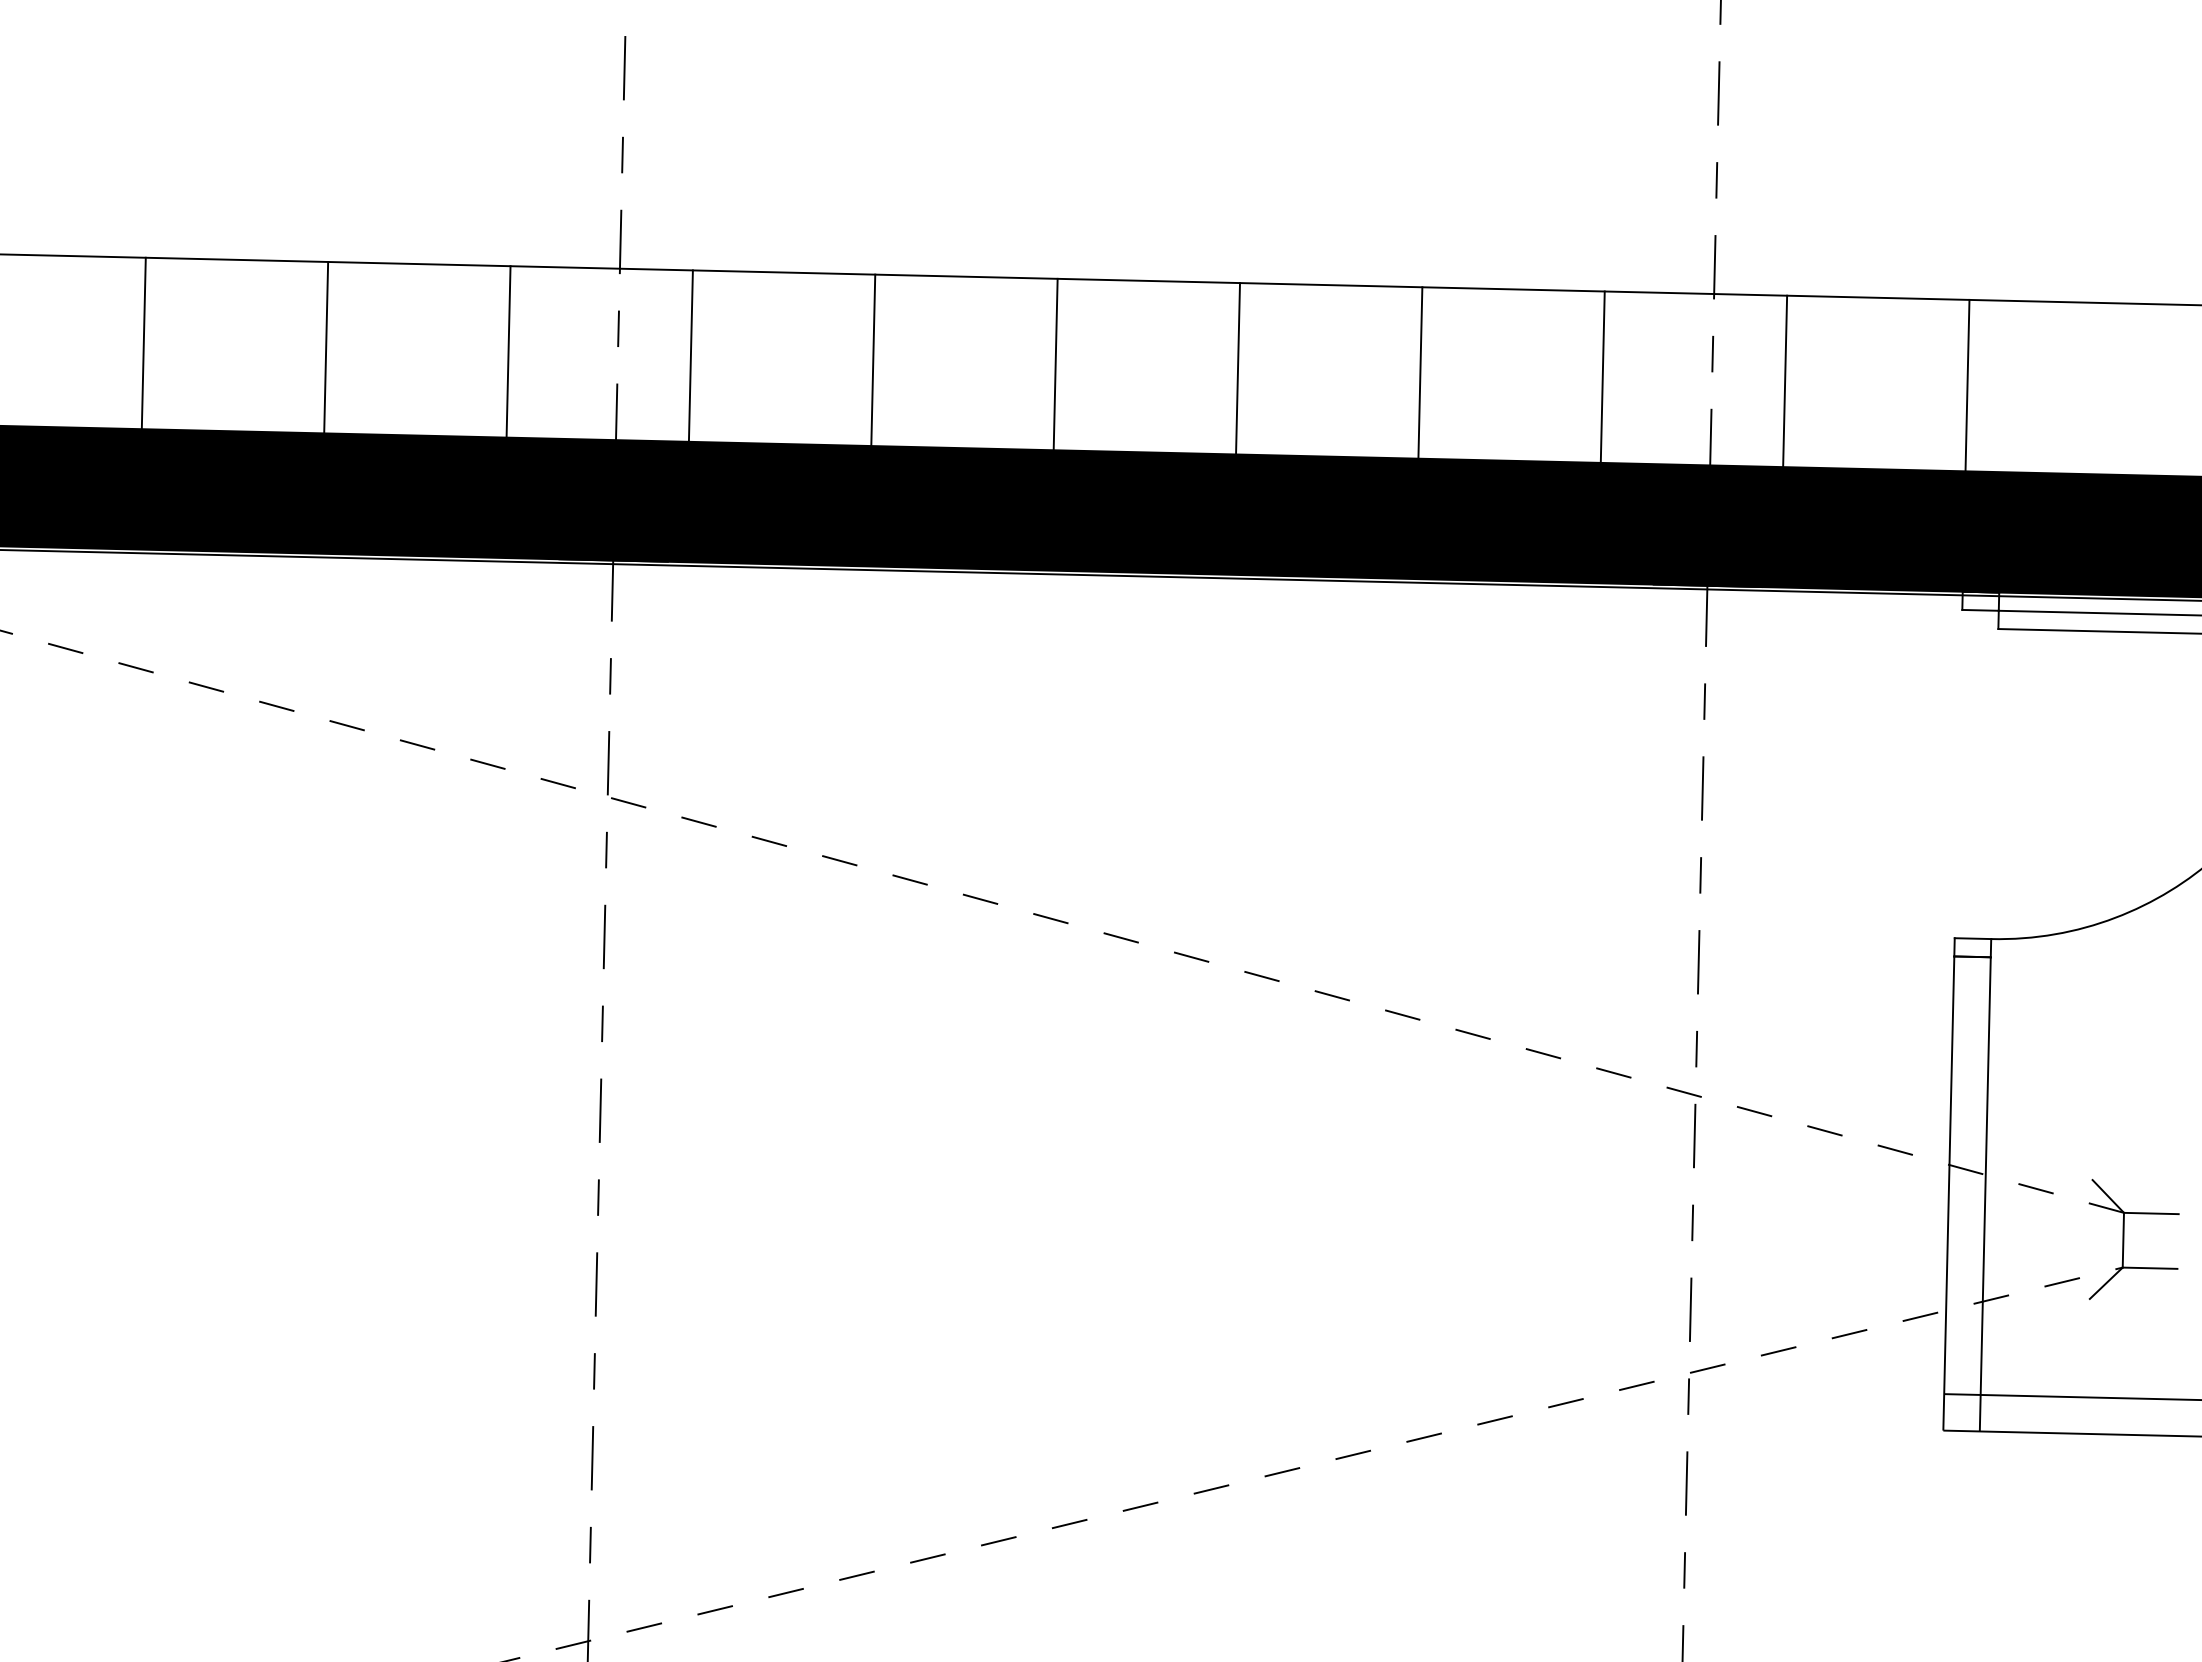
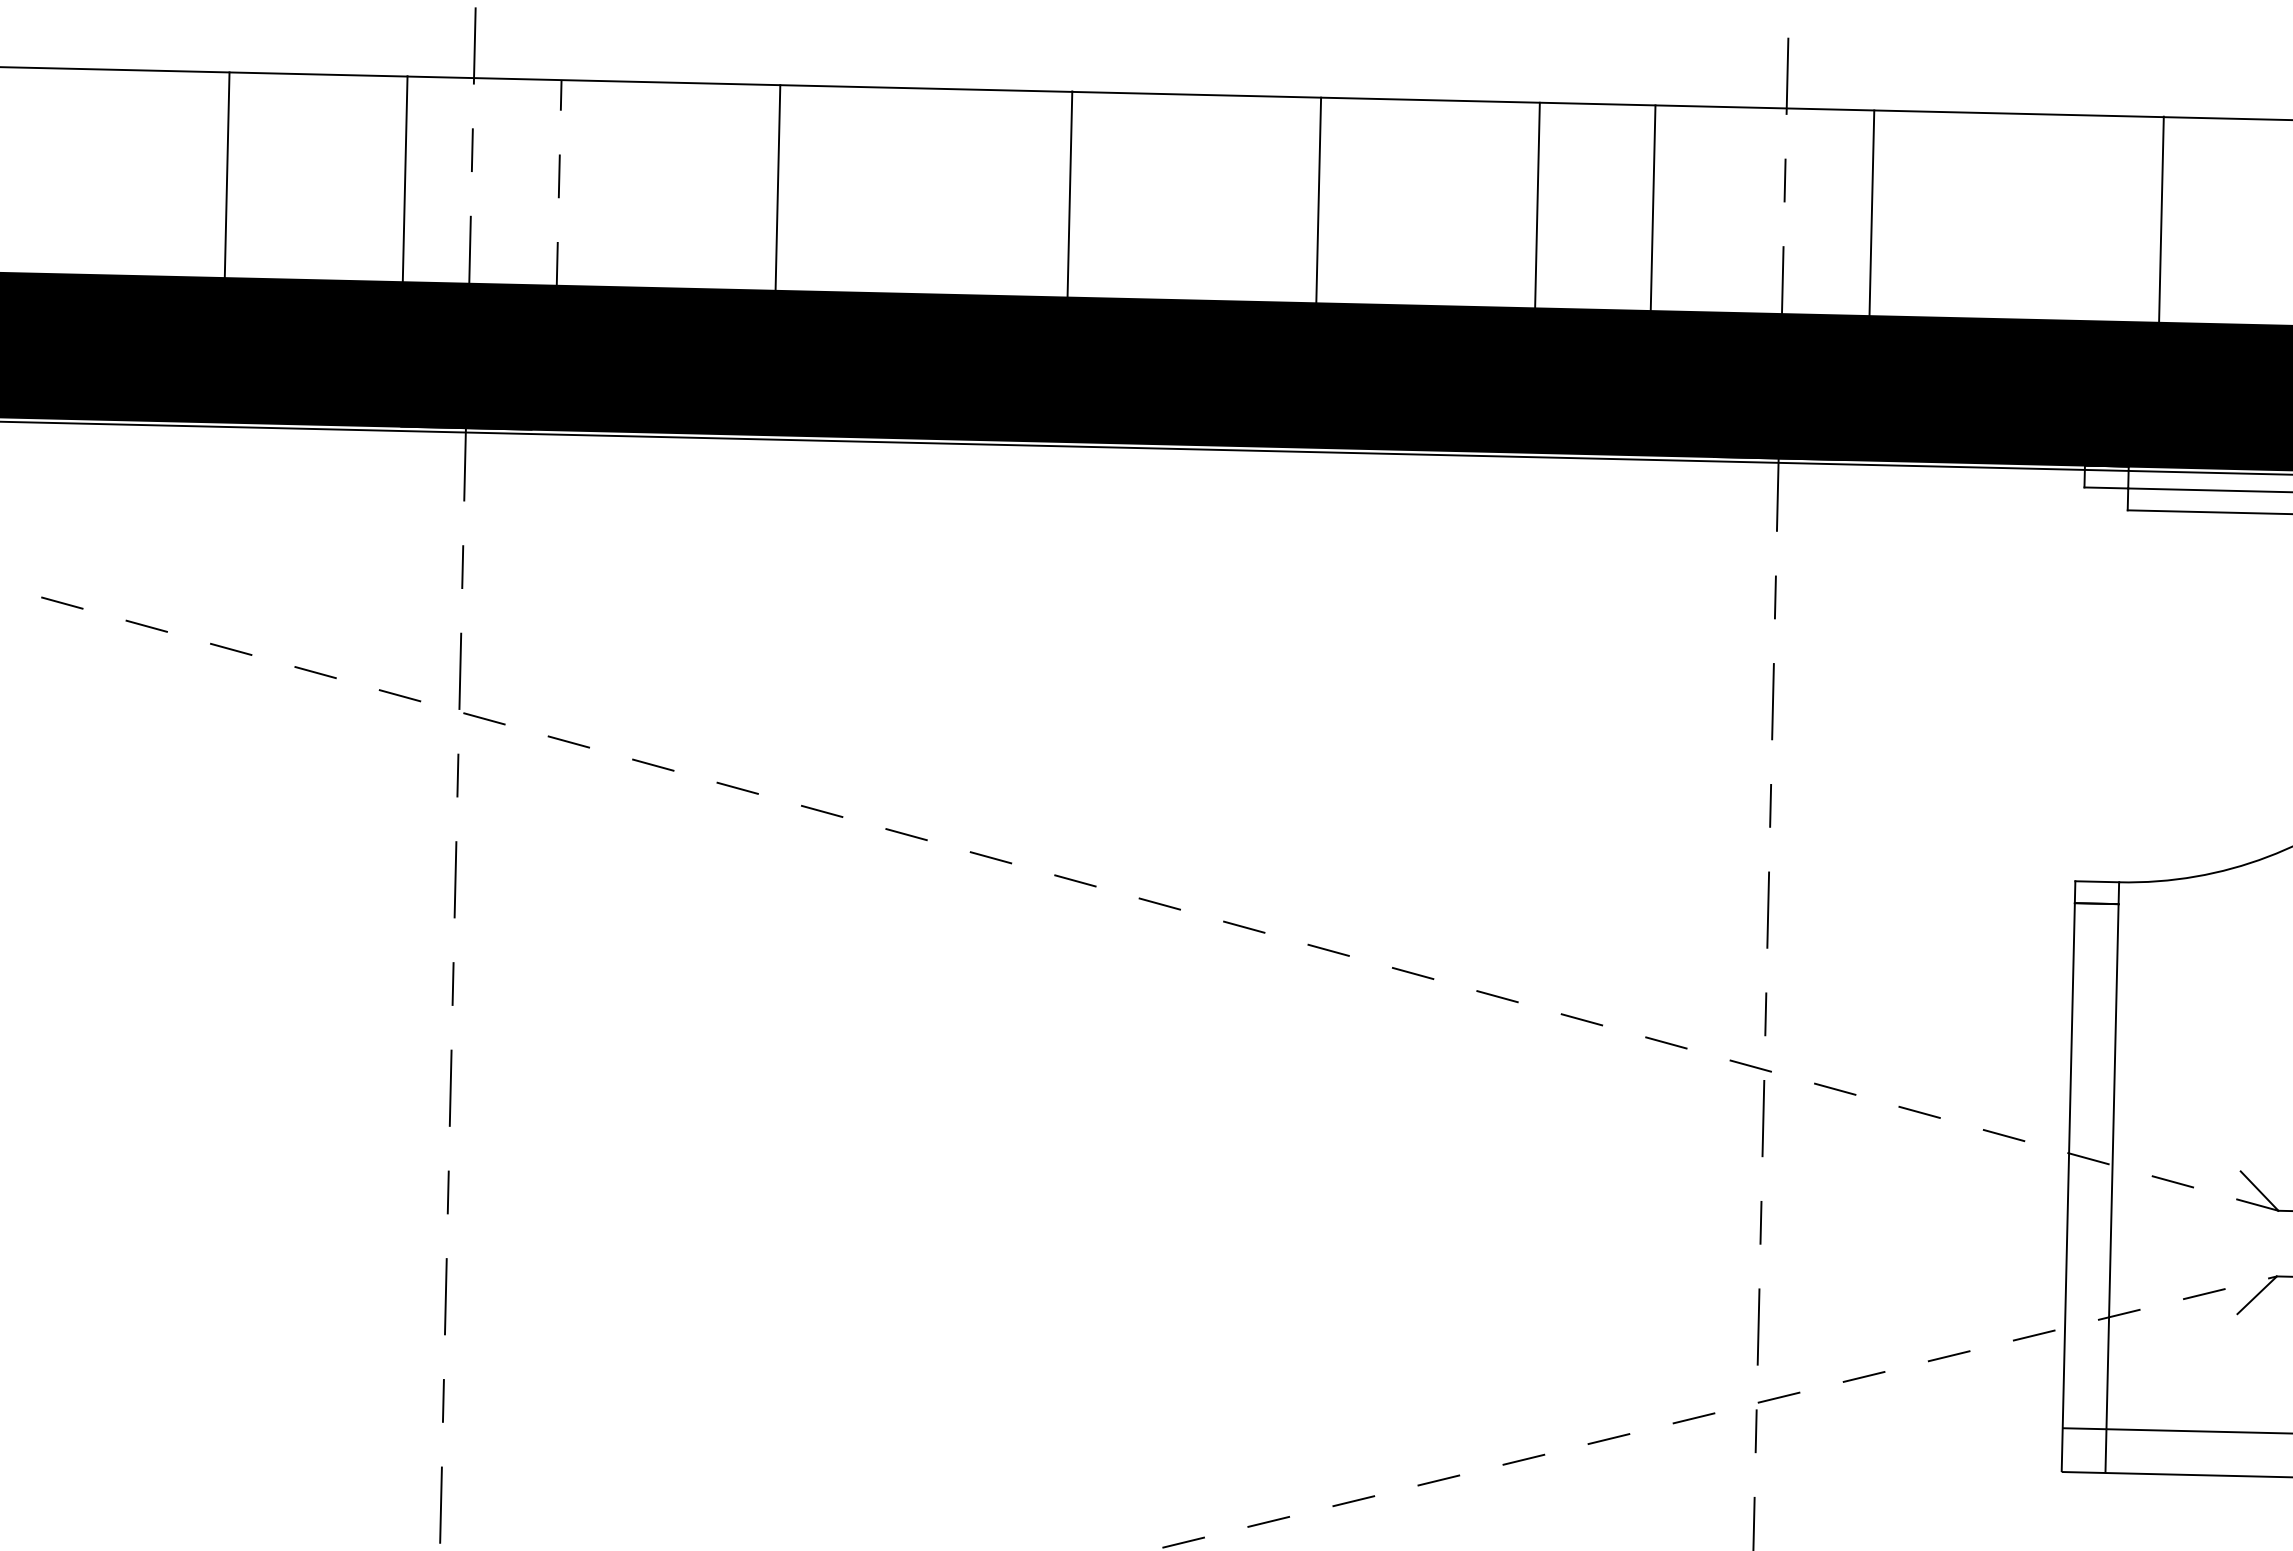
line: (326, 347) -> (227, 174), moved
line: (508, 351) -> (405, 178), moved
line: (690, 356) -> (558, 183), solid -> dashed
line: (1055, 364) -> (1069, 194), moved
line: (1238, 368) -> (1319, 200), moved
line: (1420, 372) -> (1537, 204), moved
line: (1967, 385) -> (2161, 219), moved
line: (2123, 1239) -> (2277, 1242), removed

